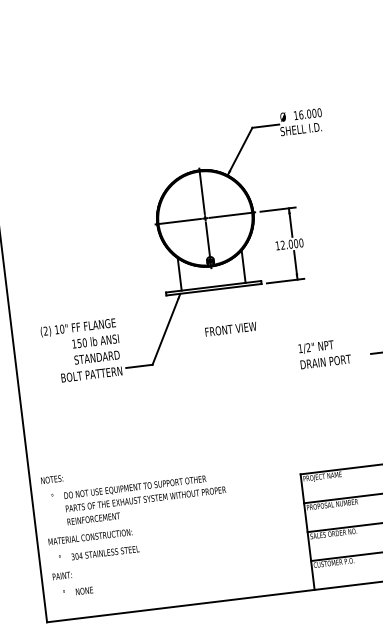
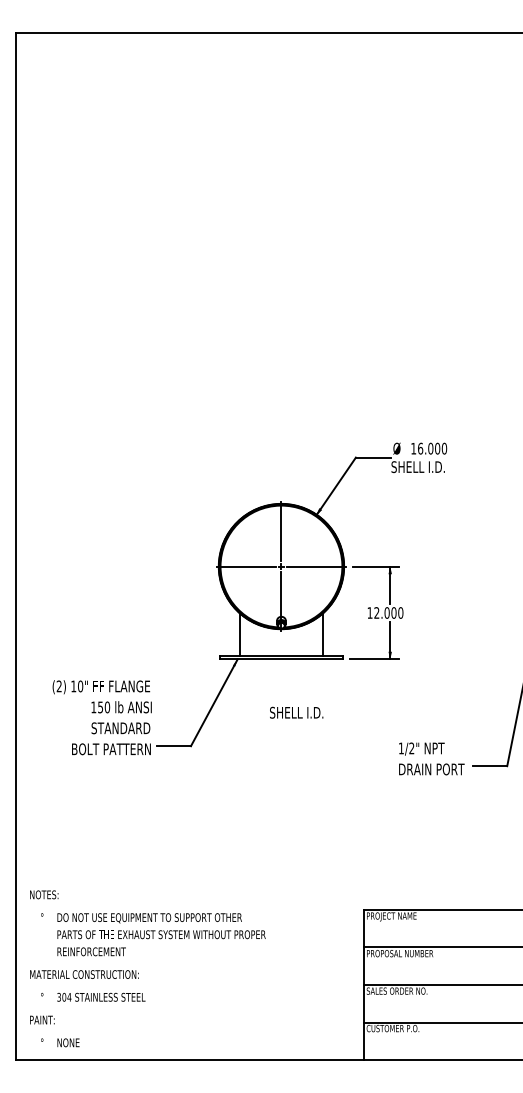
text: (231, 329) -> (297, 712), FRONT VIEW -> SHELL I.D.
text: (324, 353) -> (431, 758), moved
text: (138, 526) -> (147, 968), moved

